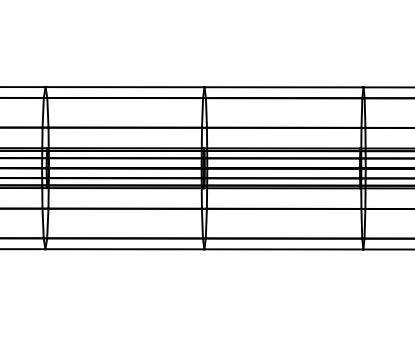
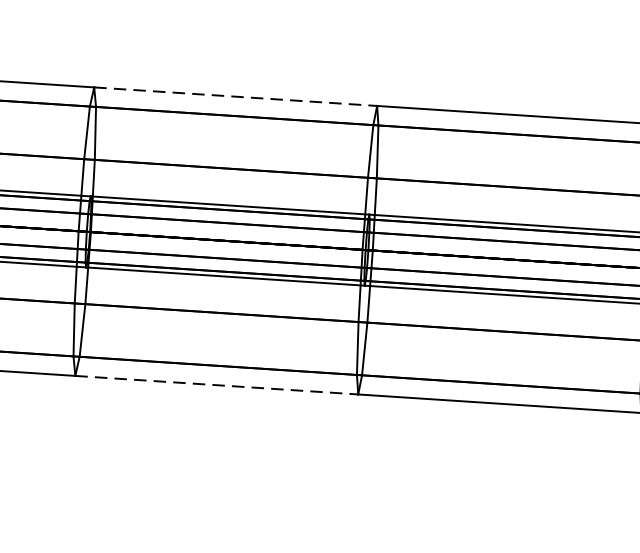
line: (125, 87) -> (236, 97), solid -> dashed
line: (125, 249) -> (217, 385), solid -> dashed

